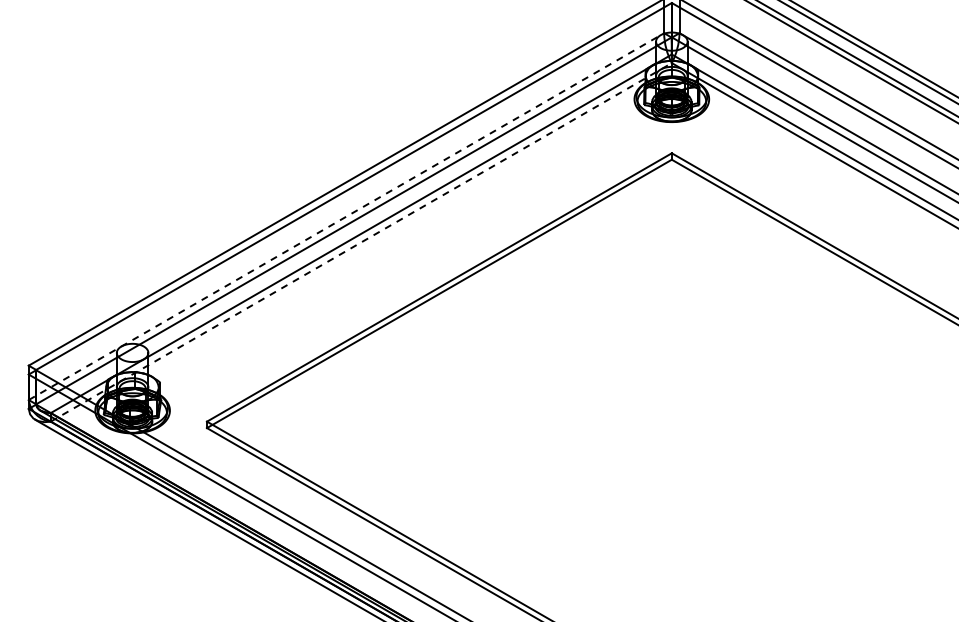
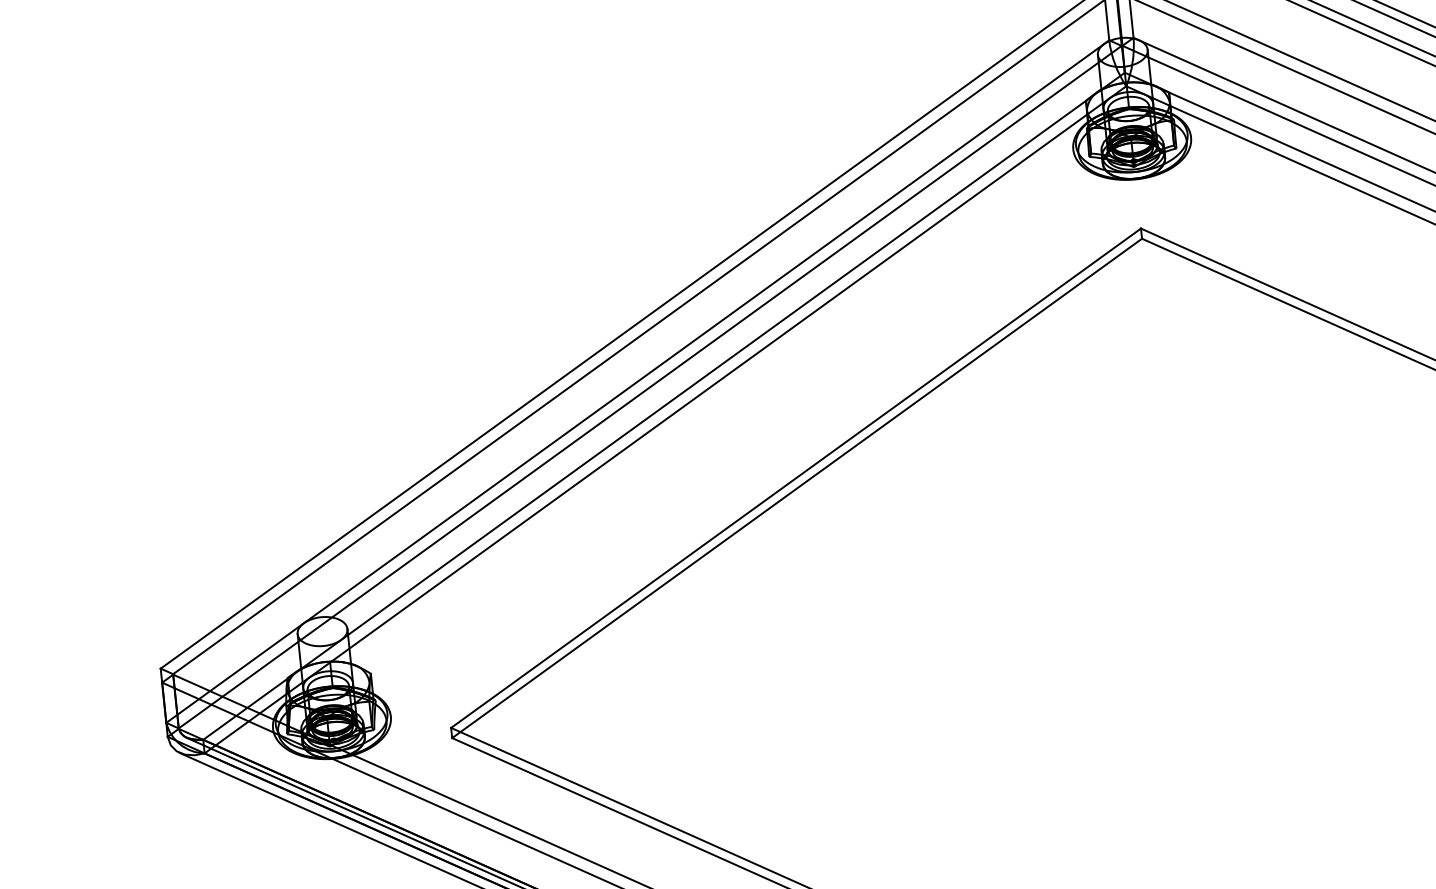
line: (346, 216) -> (637, 381), dashed -> solid
line: (361, 242) -> (665, 419), dashed -> solid

